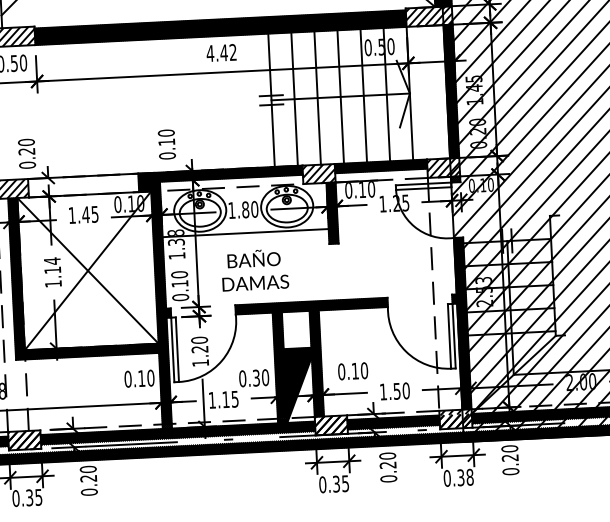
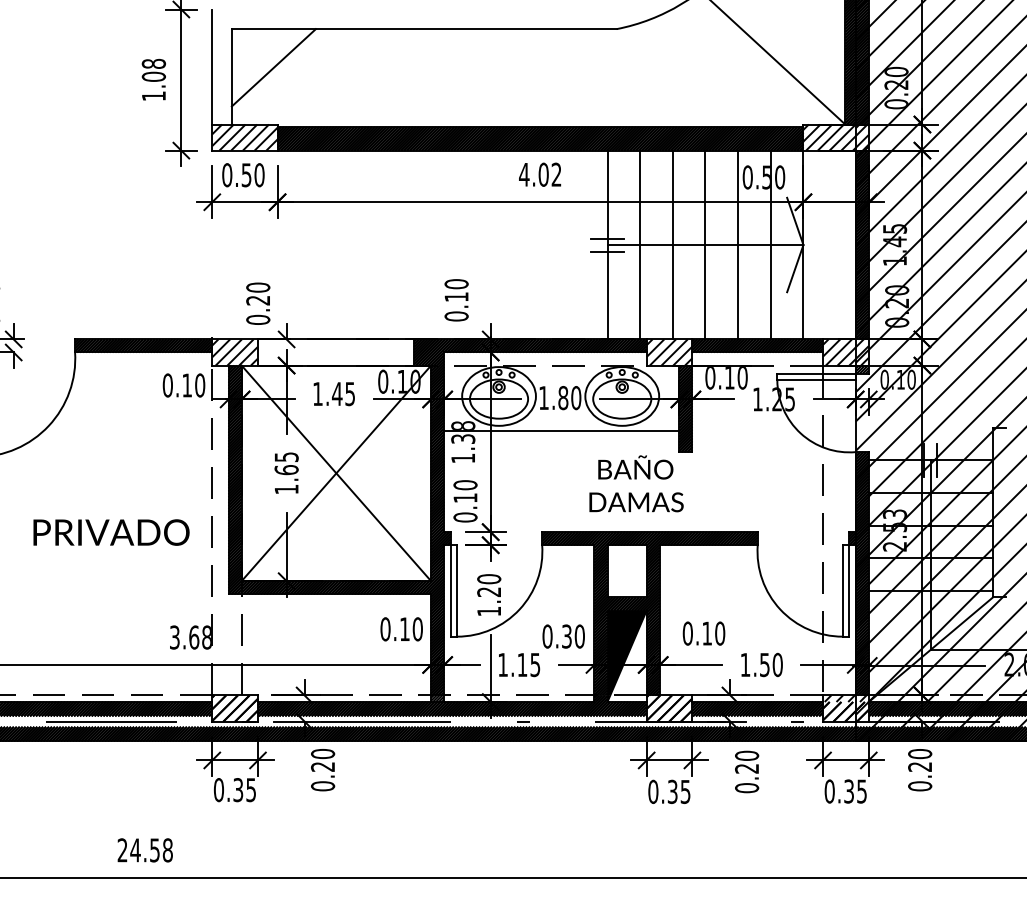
text: (223, 52) -> (543, 174), 4.42 -> 4.02
text: (52, 265) -> (286, 463), 1.14 -> 1.65
text: (255, 269) -> (636, 483), moved
text: (470, 477) -> (862, 791), 0.38 -> 0.35

